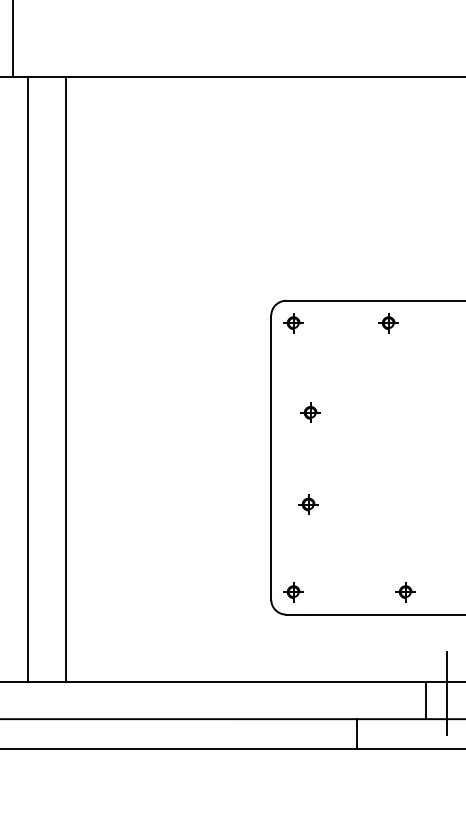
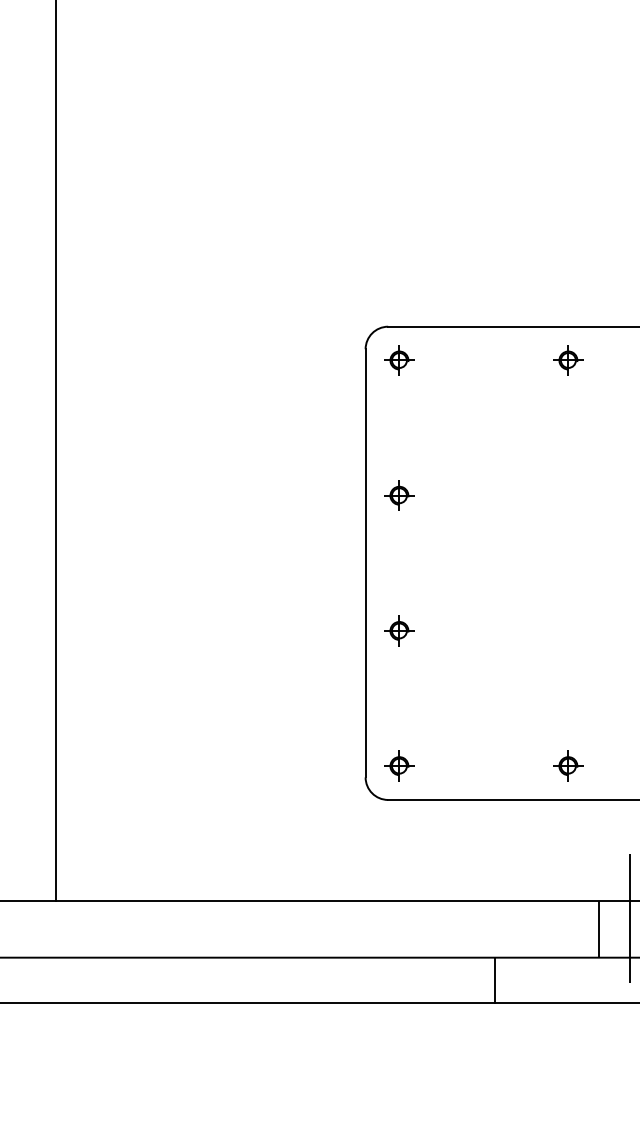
part: (388, 323) -> (568, 360), moved
part: (310, 412) -> (399, 495), moved
part: (308, 504) -> (399, 630), moved

